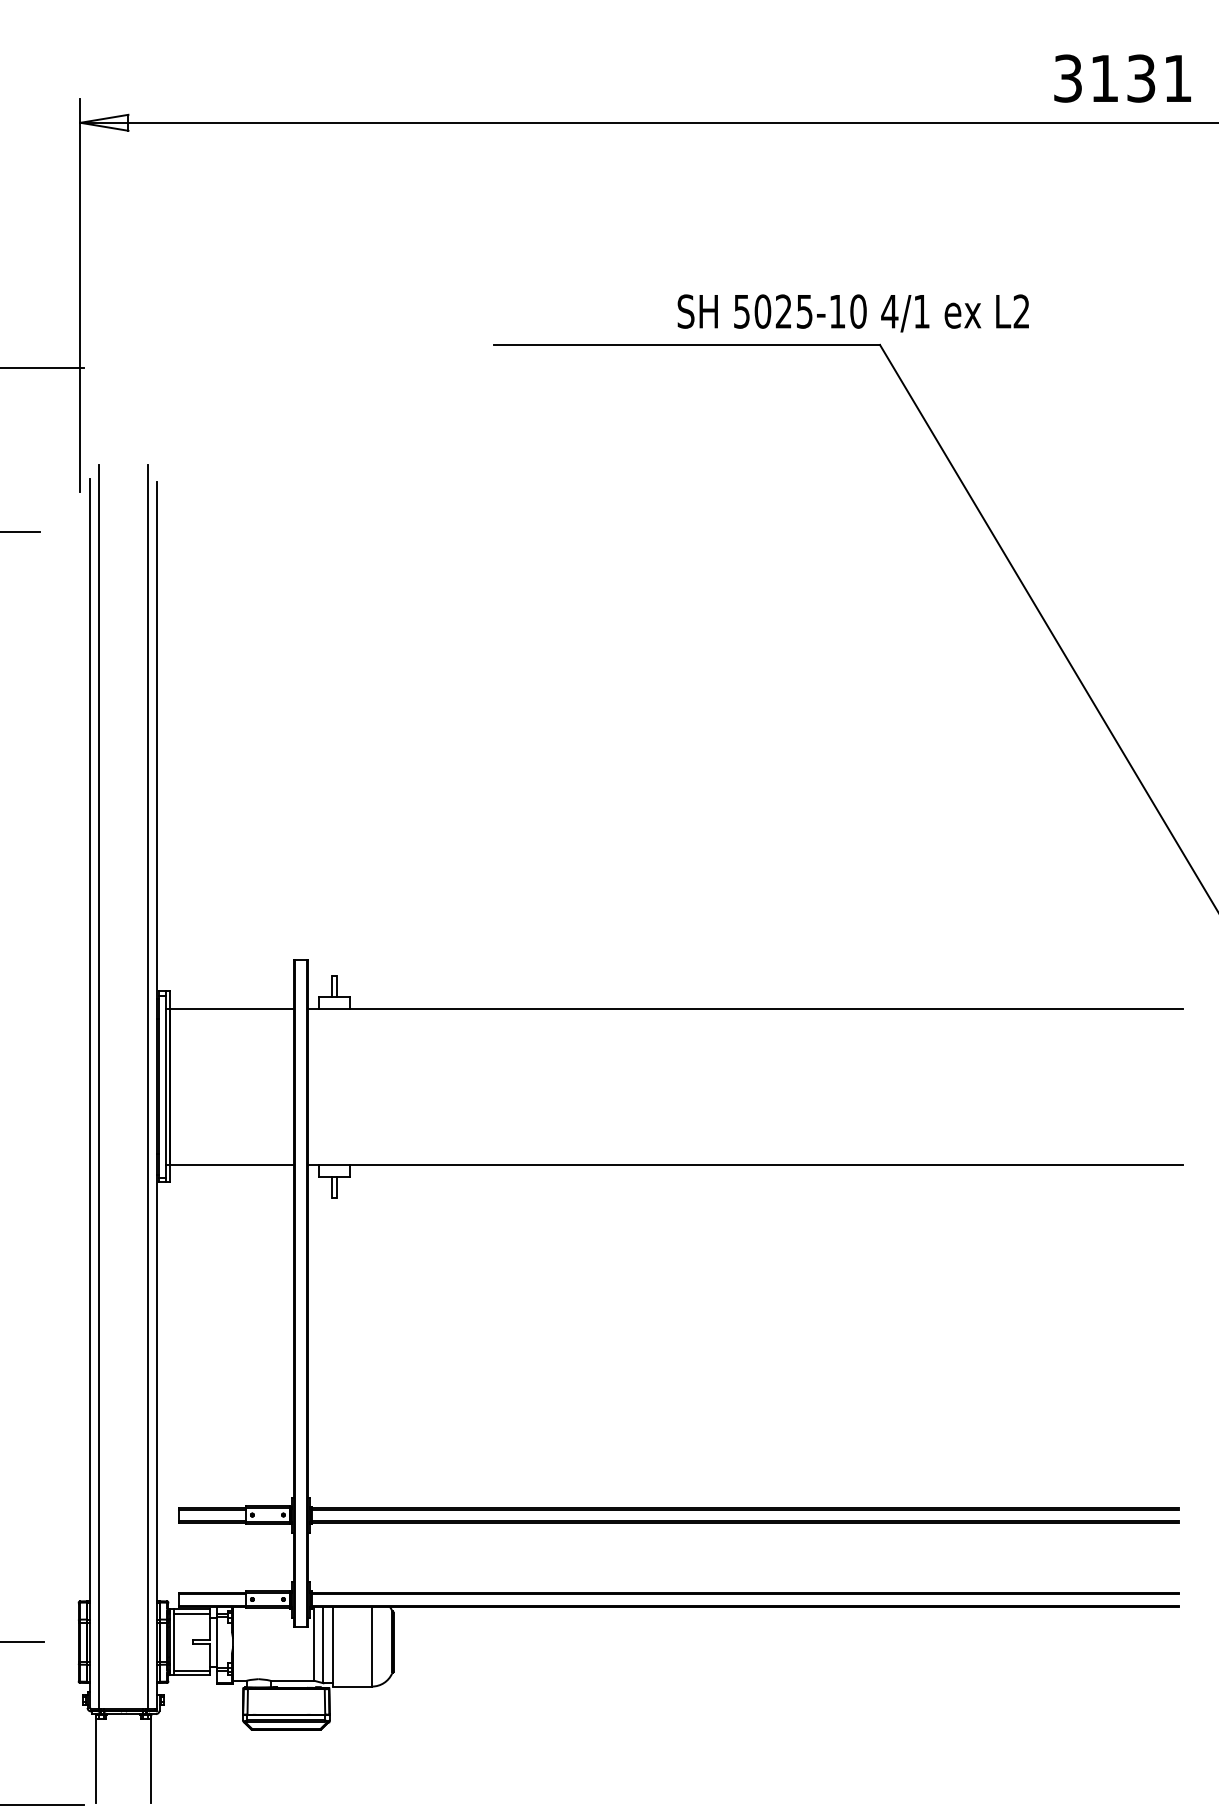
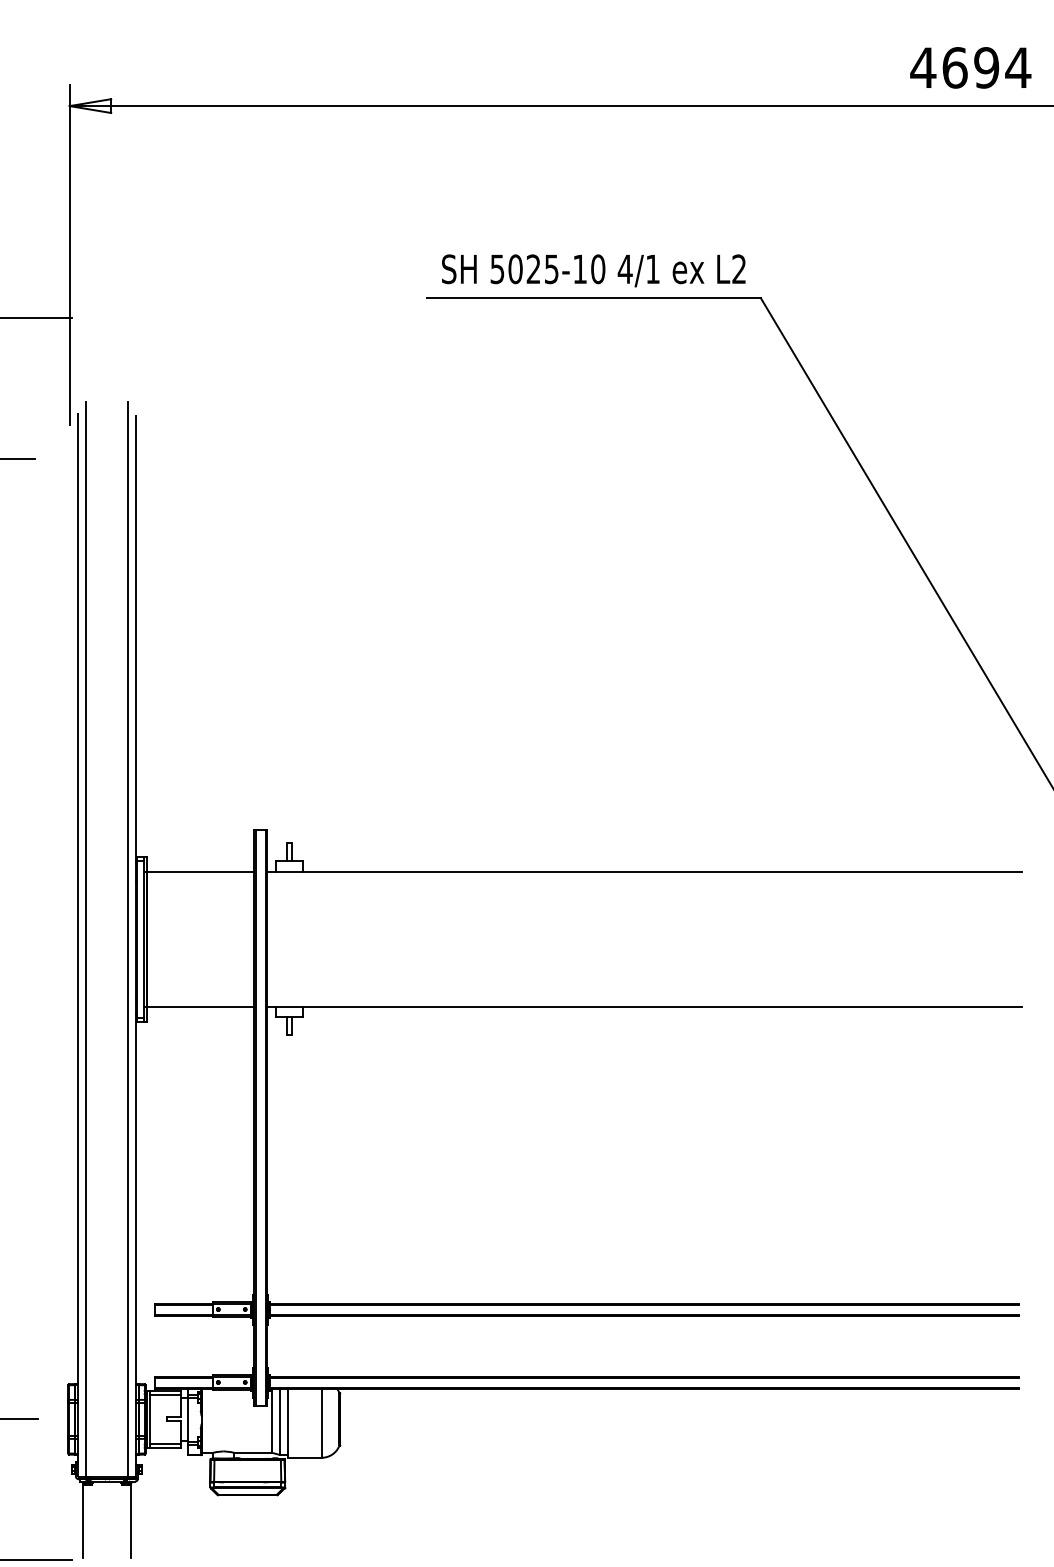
text: (1122, 78) -> (970, 67), 3131 -> 4694
text: (853, 313) -> (593, 270), moved

